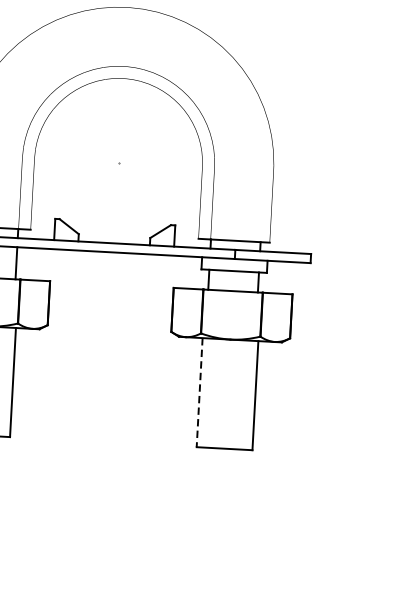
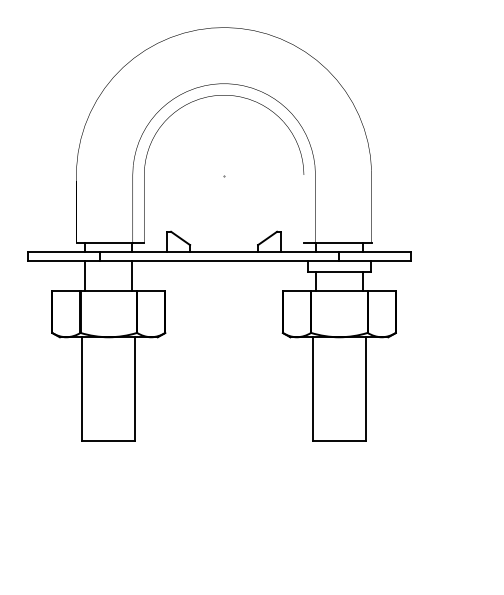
line: (199, 392) -> (312, 389), dashed -> solid

